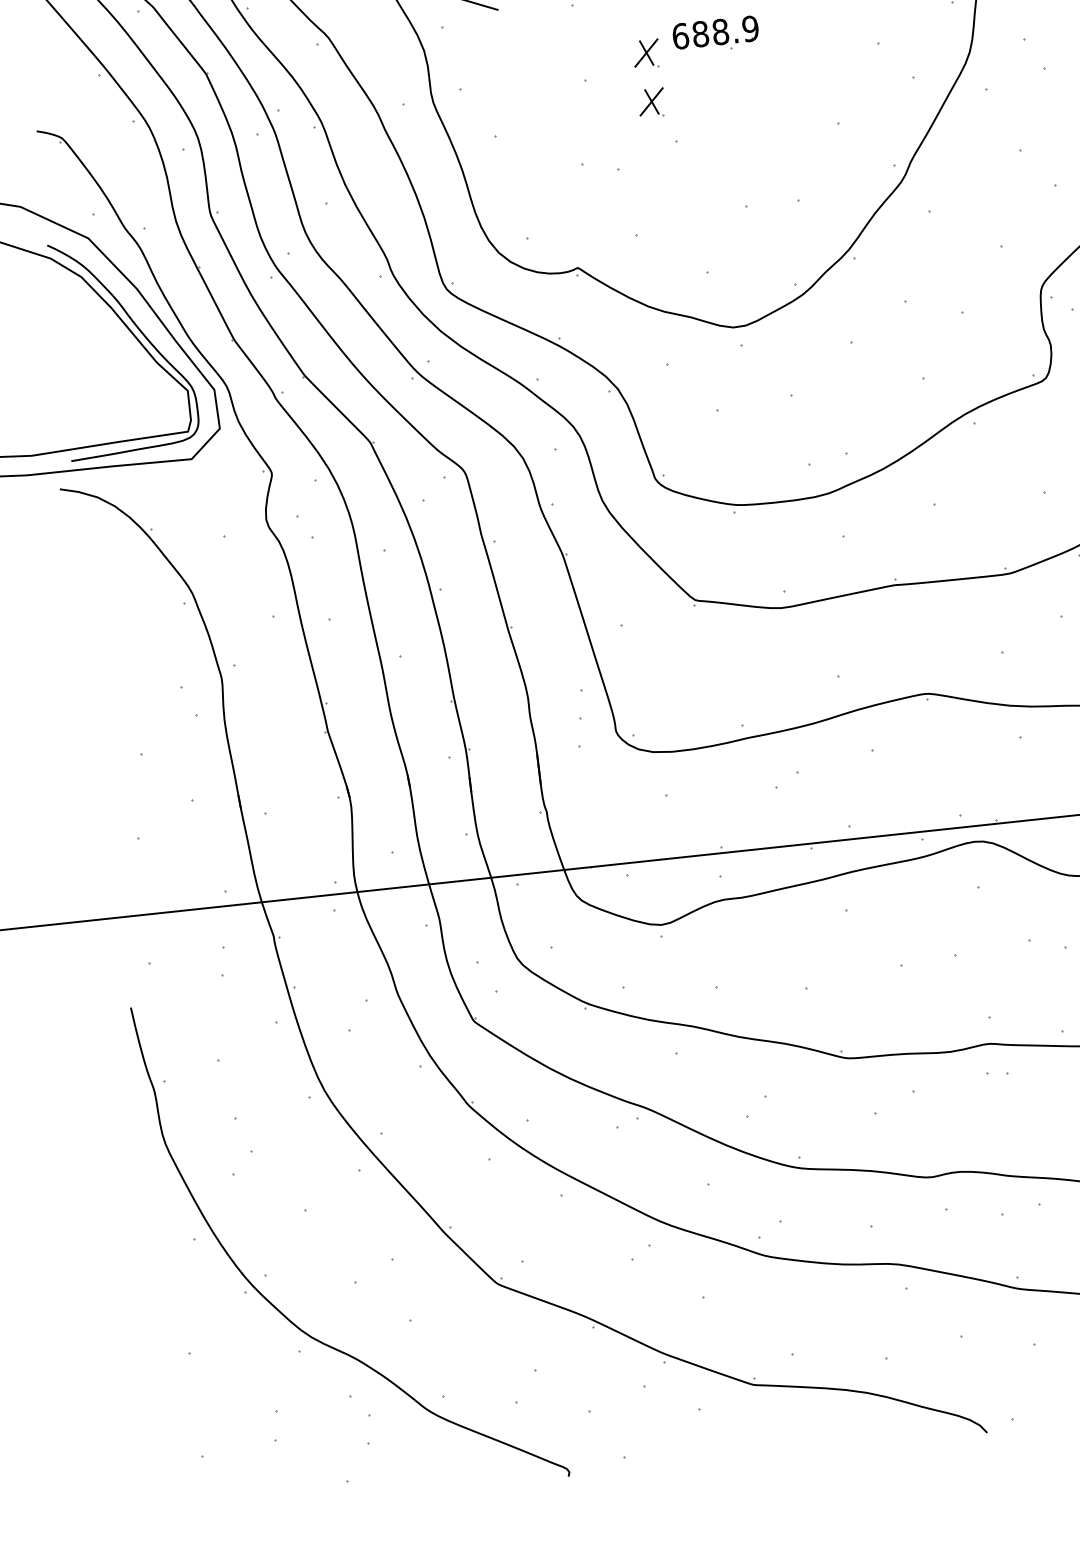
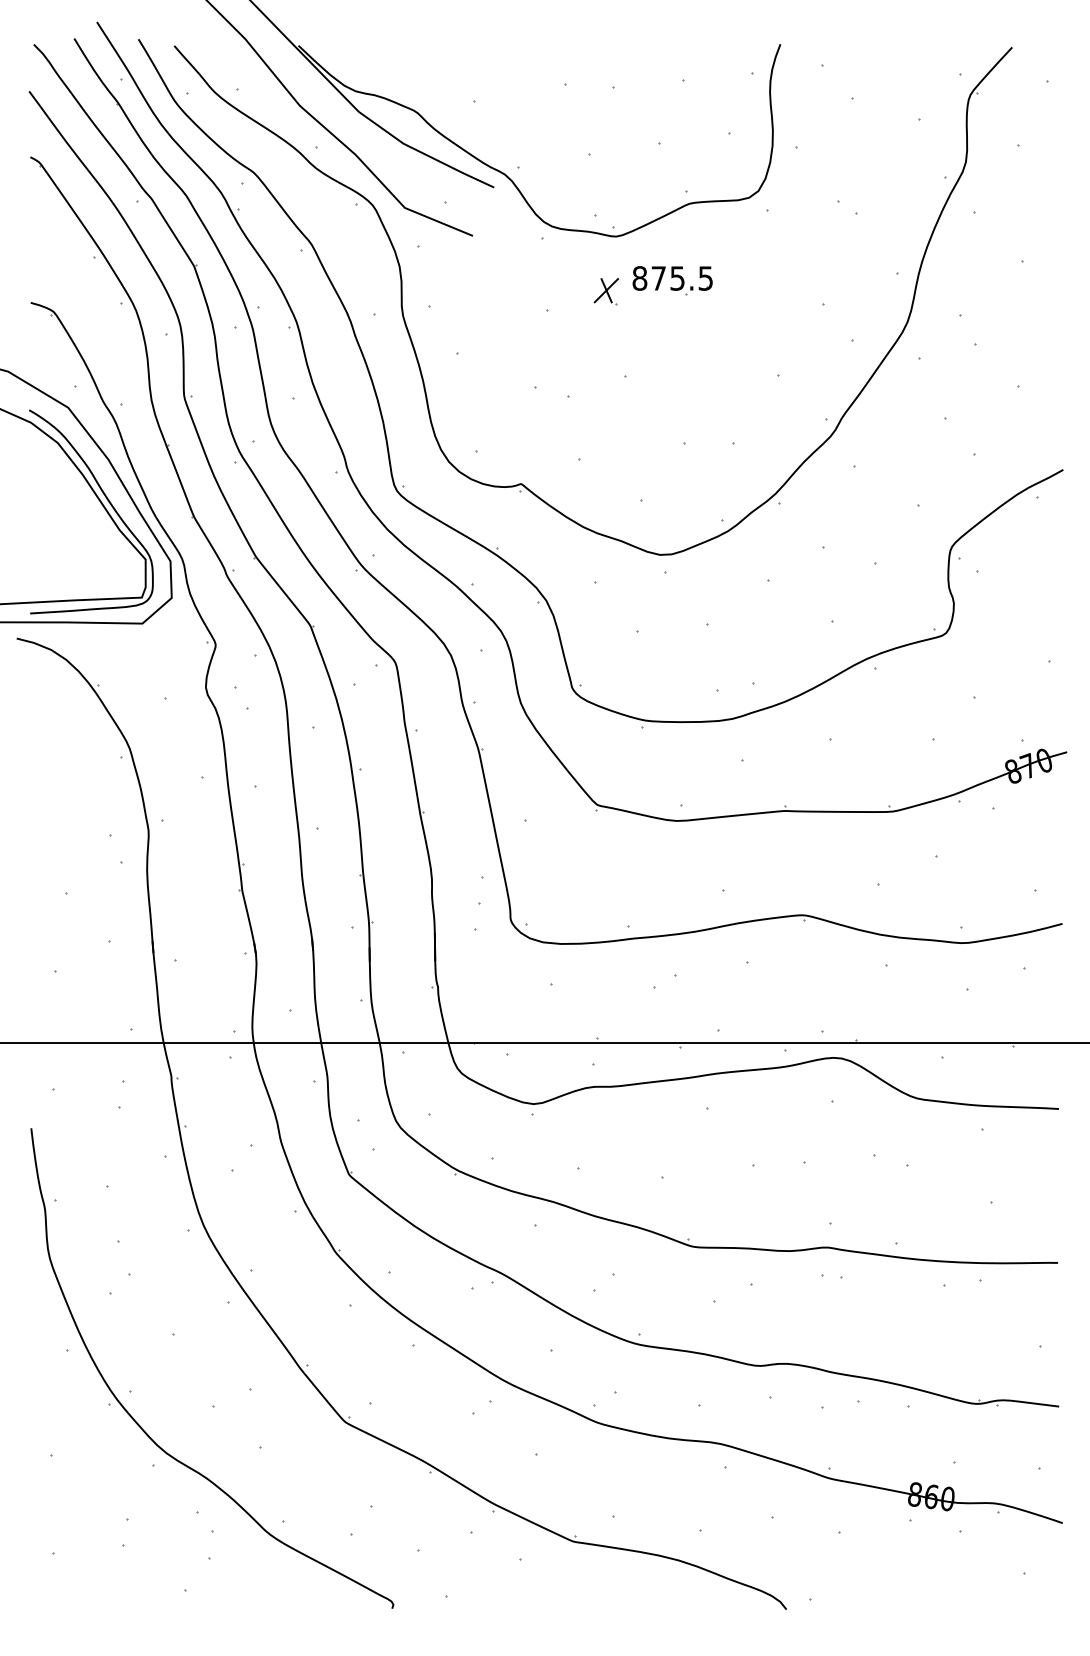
text: (715, 32) -> (672, 278), 688.9 -> 875.5
part: (650, 102) -> (605, 337), removed

